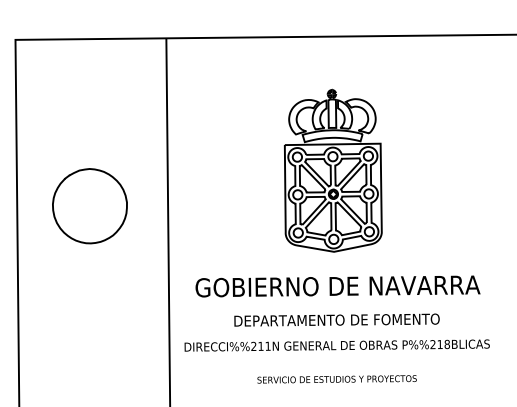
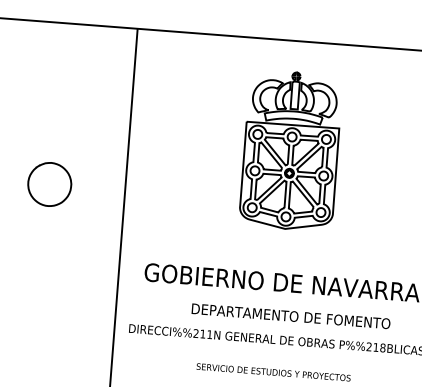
part: (333, 170) -> (291, 150), moved
part: (89, 206) -> (49, 184), size x0.6
text: (336, 319) -> (290, 315), moved

